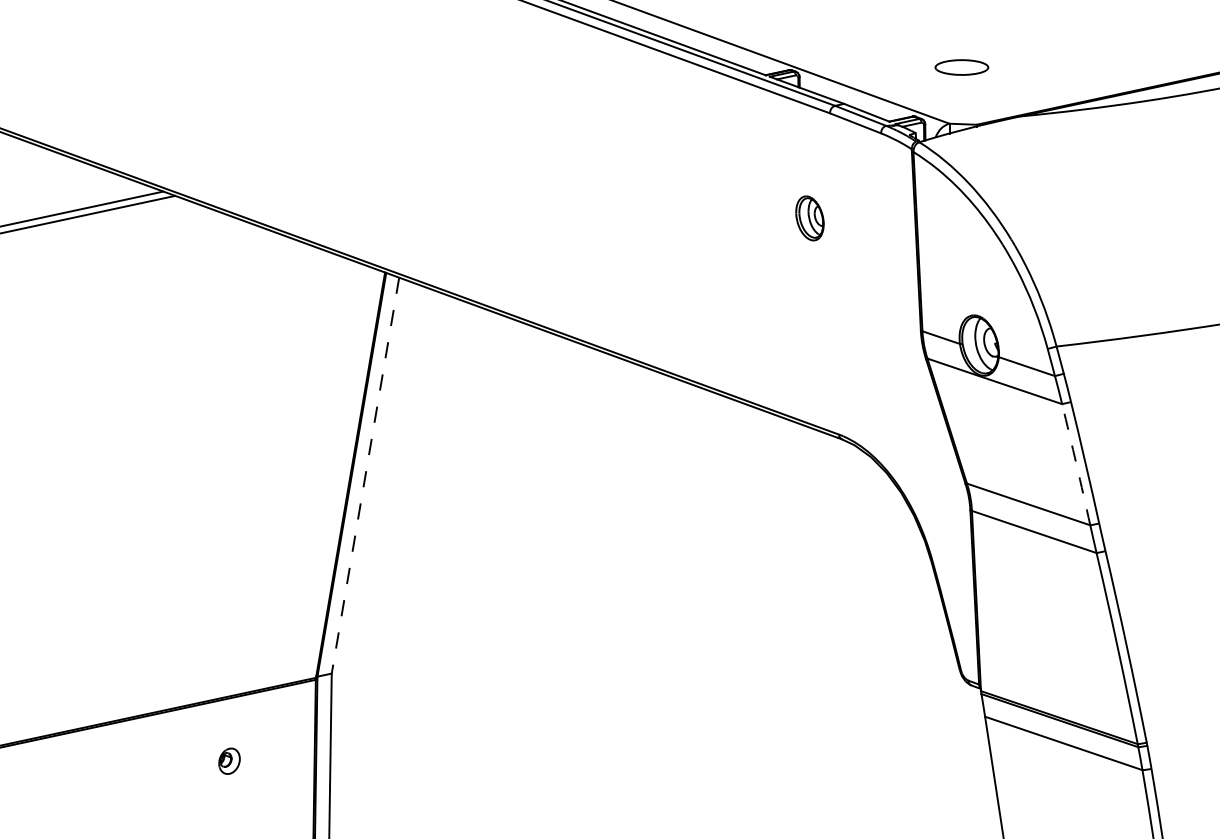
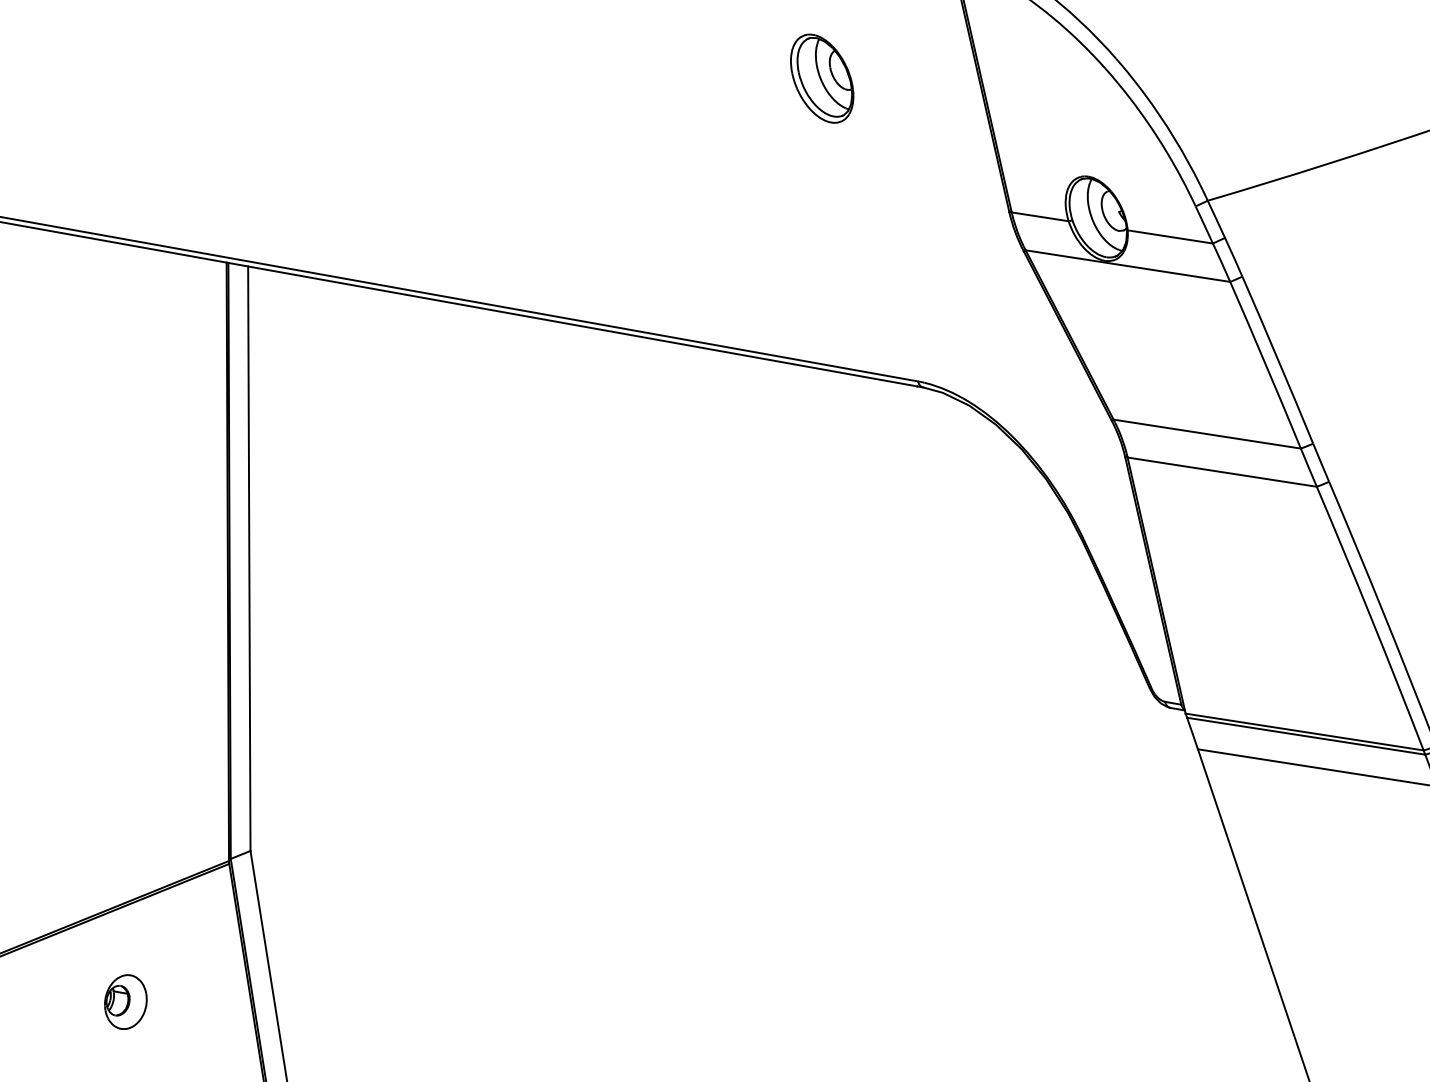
part: (809, 218) -> (821, 78), size x1.43
arc: (1076, 464) -> (1265, 364), dashed -> solid
line: (365, 475) -> (249, 558), dashed -> solid
part: (229, 761) -> (125, 1002), size x1.43

